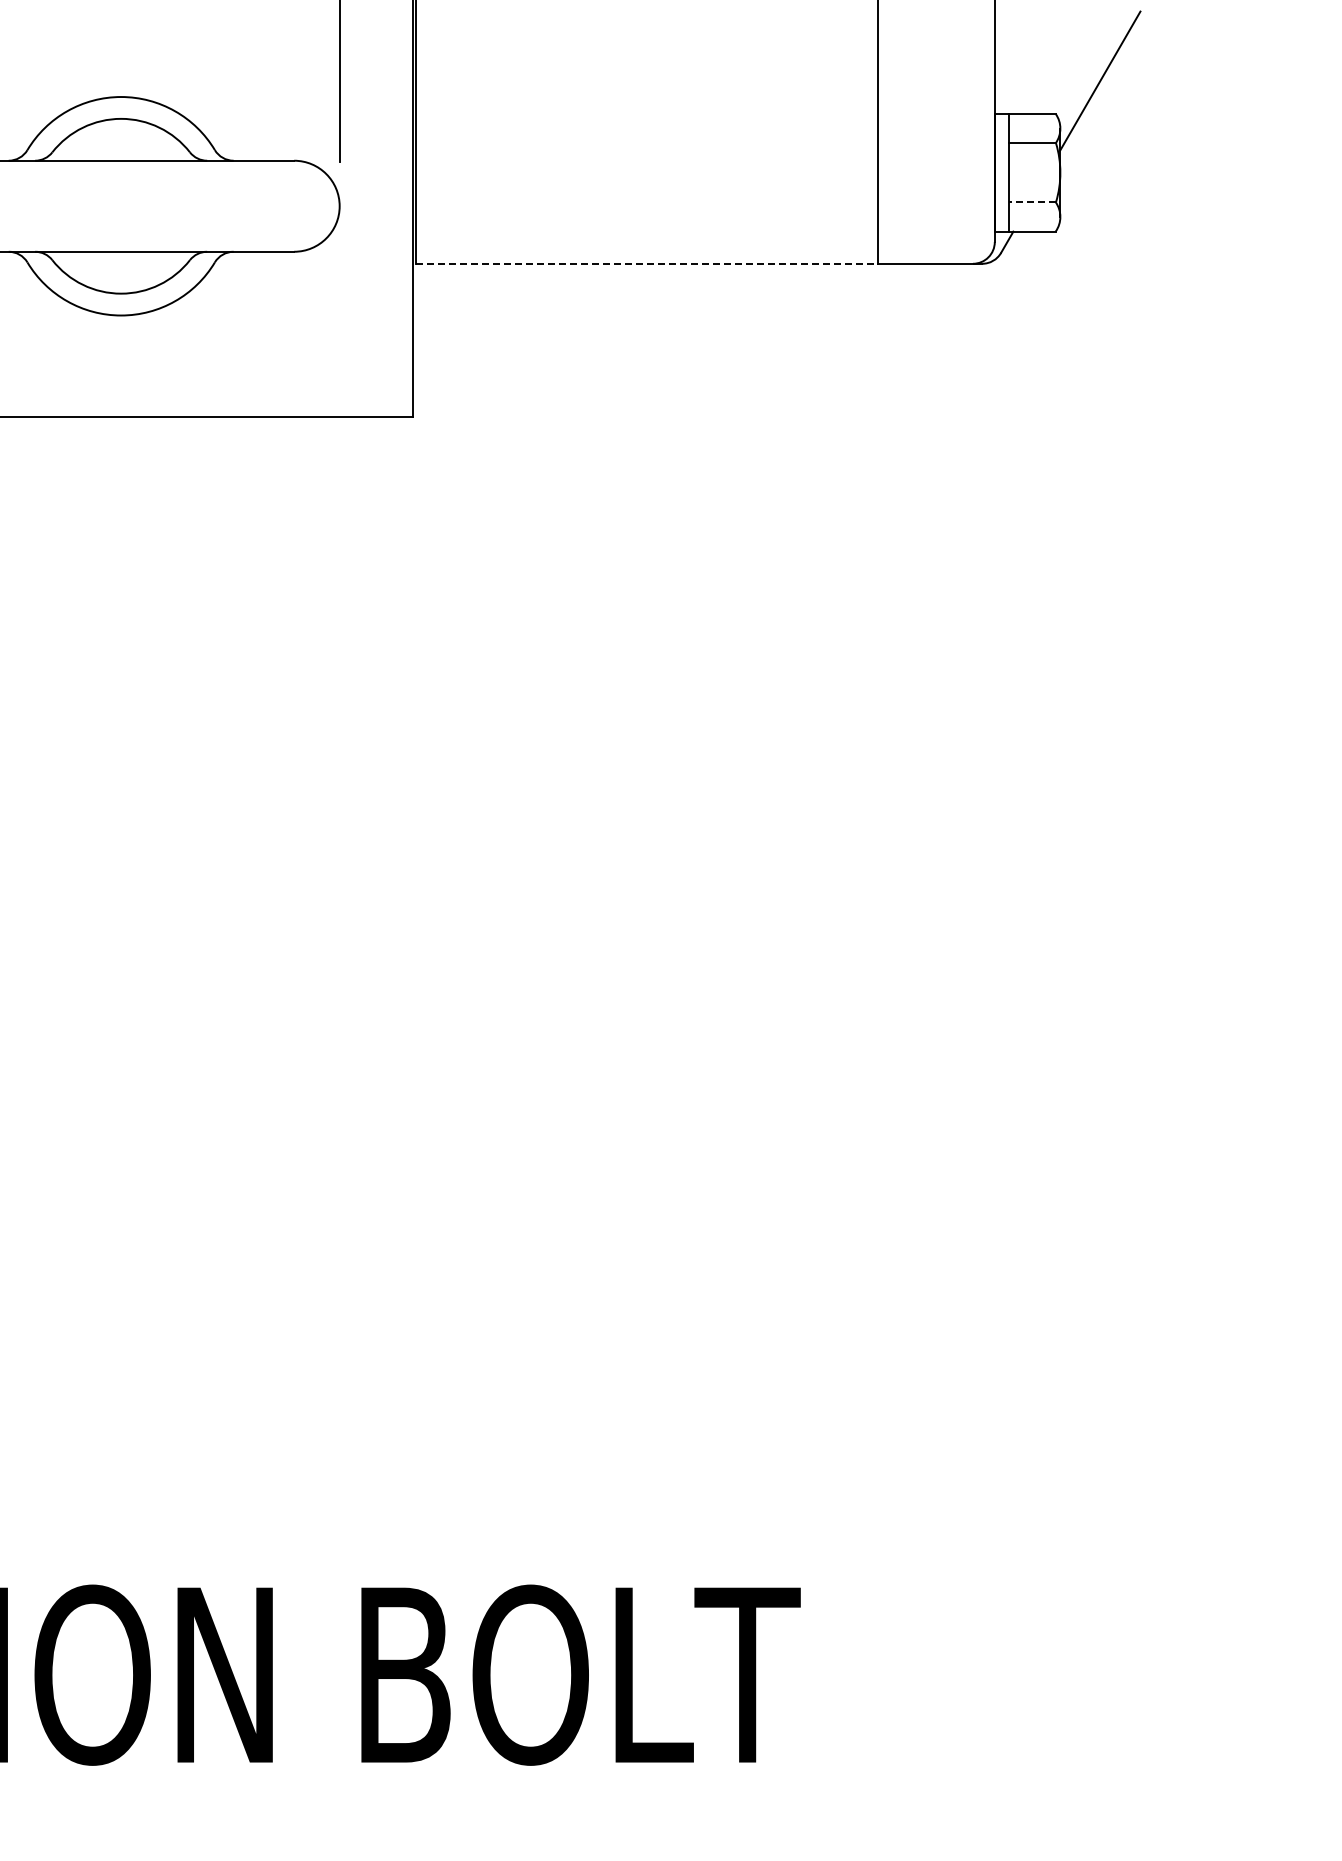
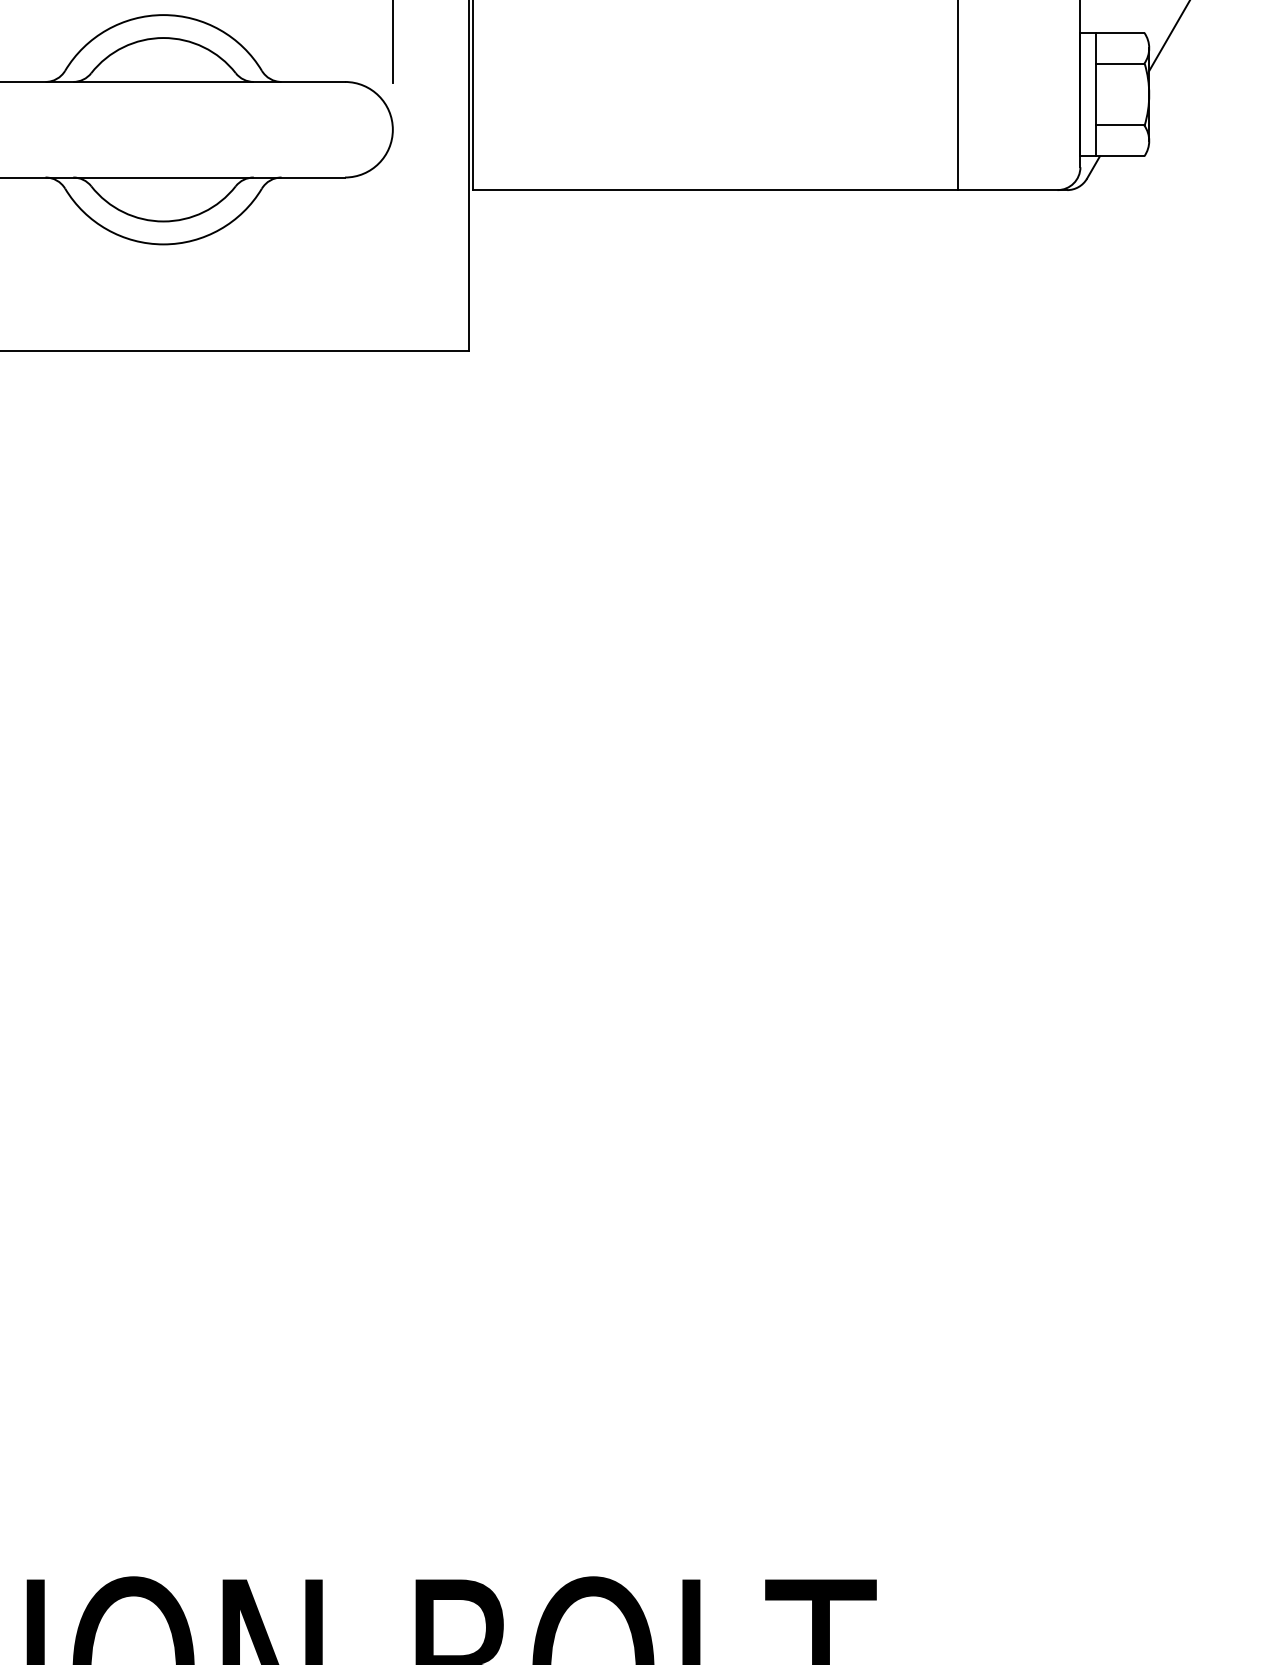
line: (1032, 202) -> (1119, 125), dashed -> solid
line: (647, 263) -> (715, 189), dashed -> solid

